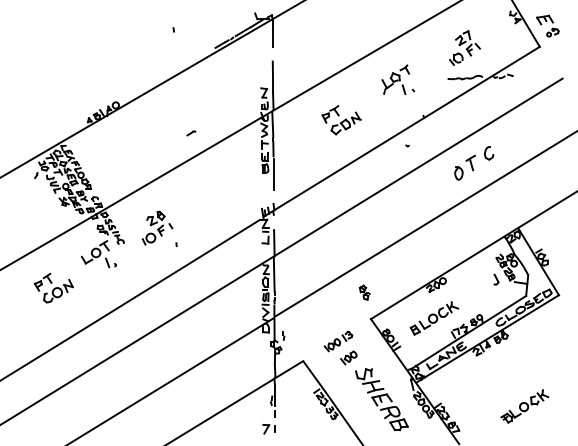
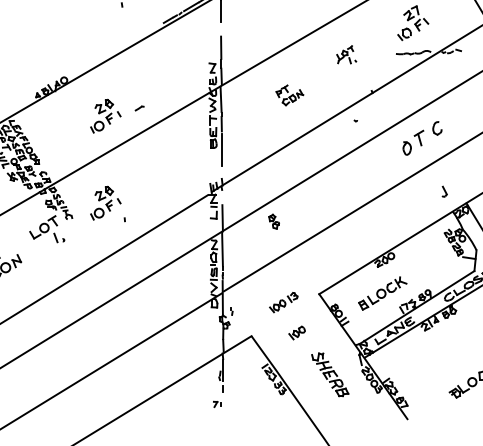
part: (398, 79) -> (346, 54), size x0.6
part: (341, 120) -> (289, 95), size x0.7
part: (157, 140) -> (105, 115), added
part: (496, 279) -> (444, 191), moved
part: (364, 292) -> (273, 221), moved
part: (338, 341) -> (283, 302), moved
part: (381, 399) -> (329, 374), size x0.7
part: (268, 429) -> (216, 404), size x0.6

